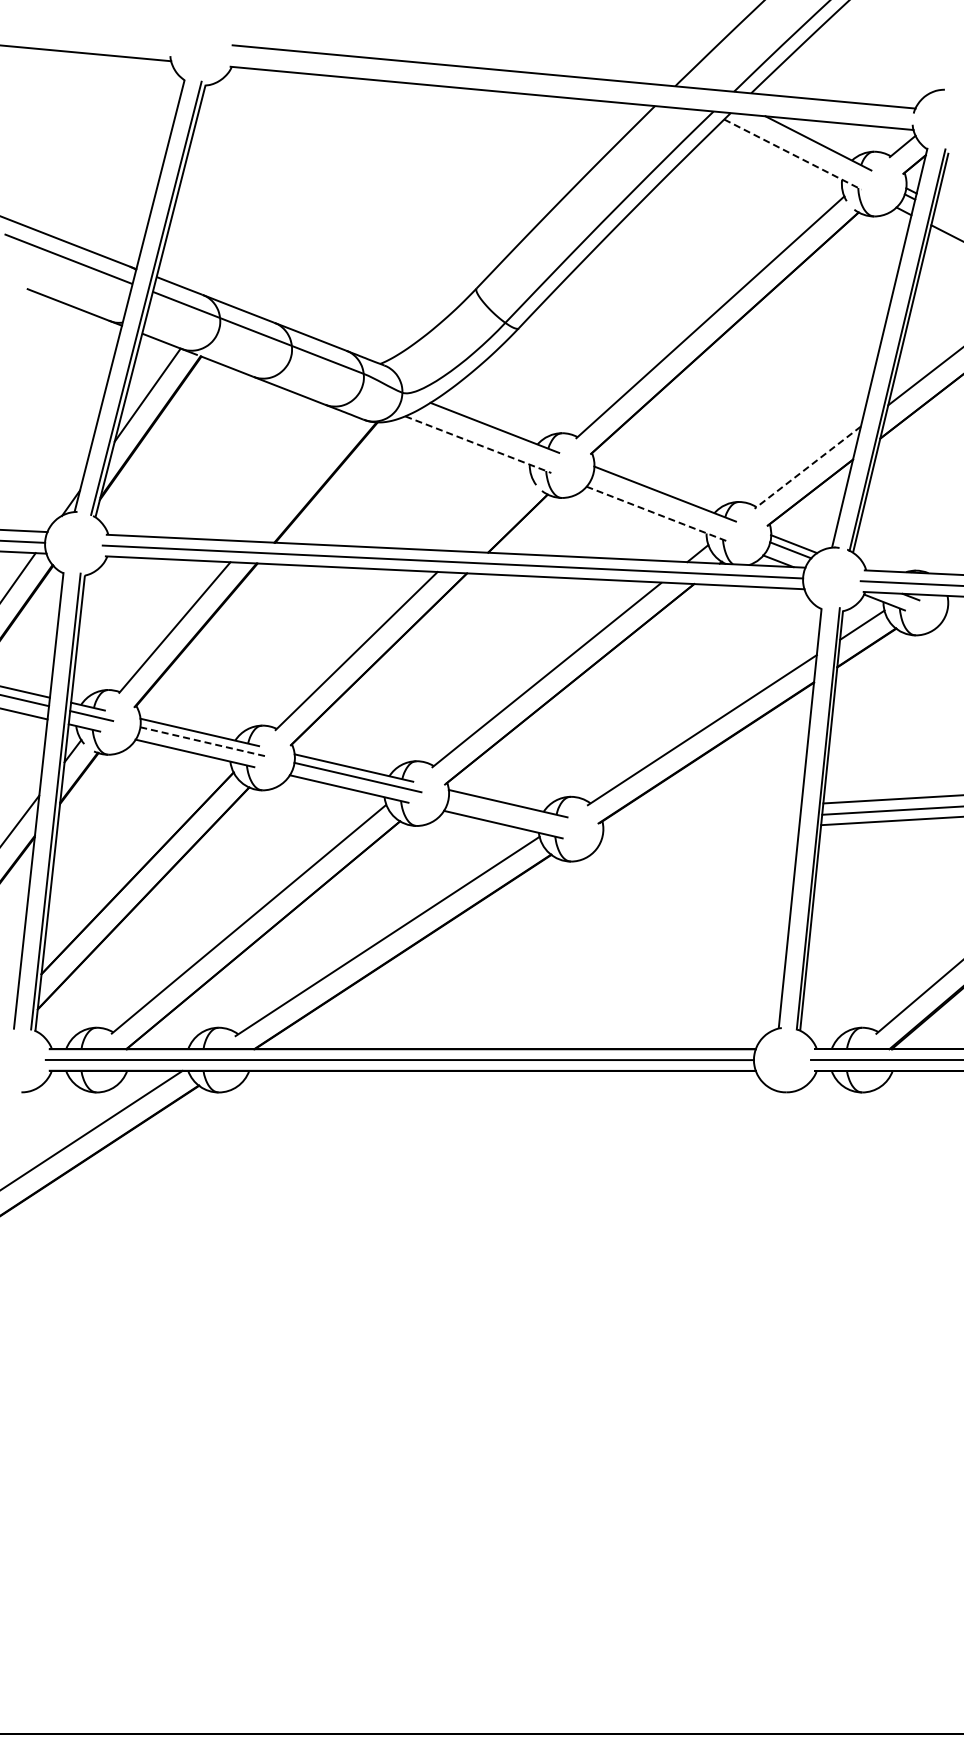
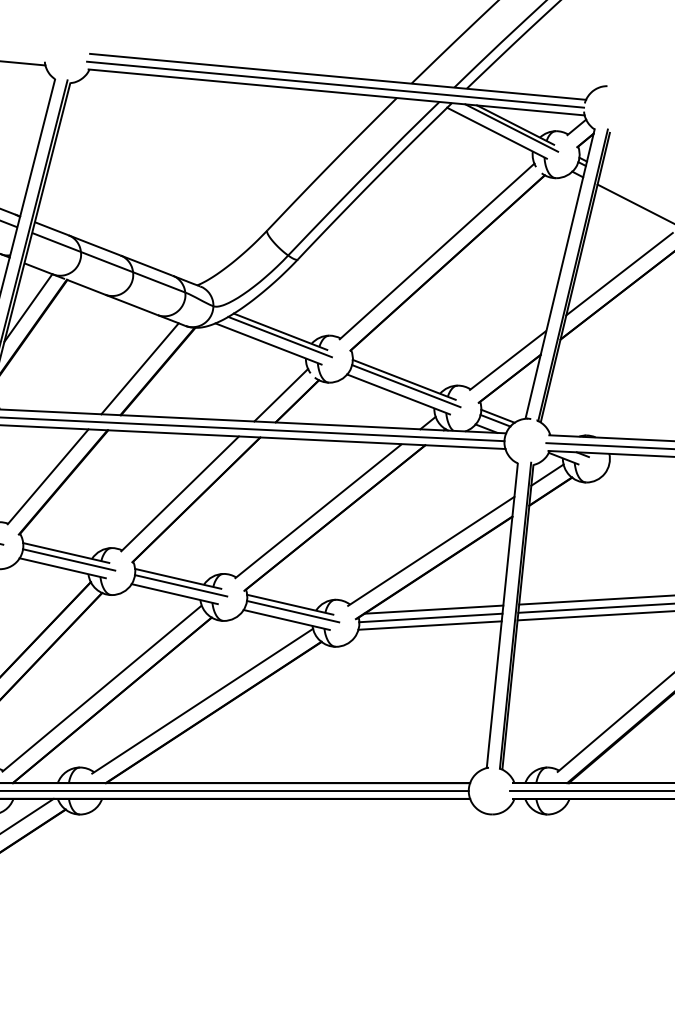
line: (570, 87) -> (335, 84), added
line: (812, 147) -> (511, 128), added
line: (793, 154) -> (497, 133), dashed -> solid
line: (493, 434) -> (279, 336), added
line: (478, 444) -> (268, 343), dashed -> solid
line: (807, 467) -> (507, 360), dashed -> solid
line: (301, 478) -> (140, 368), added
line: (667, 502) -> (405, 385), added
line: (657, 514) -> (398, 394), dashed -> solid
line: (495, 515) -> (281, 395), added
line: (204, 742) -> (69, 560), dashed -> solid
line: (705, 810) -> (433, 609), added
line: (511, 812) -> (292, 611), added
line: (701, 821) -> (430, 617), added
line: (700, 832) -> (429, 625), added

